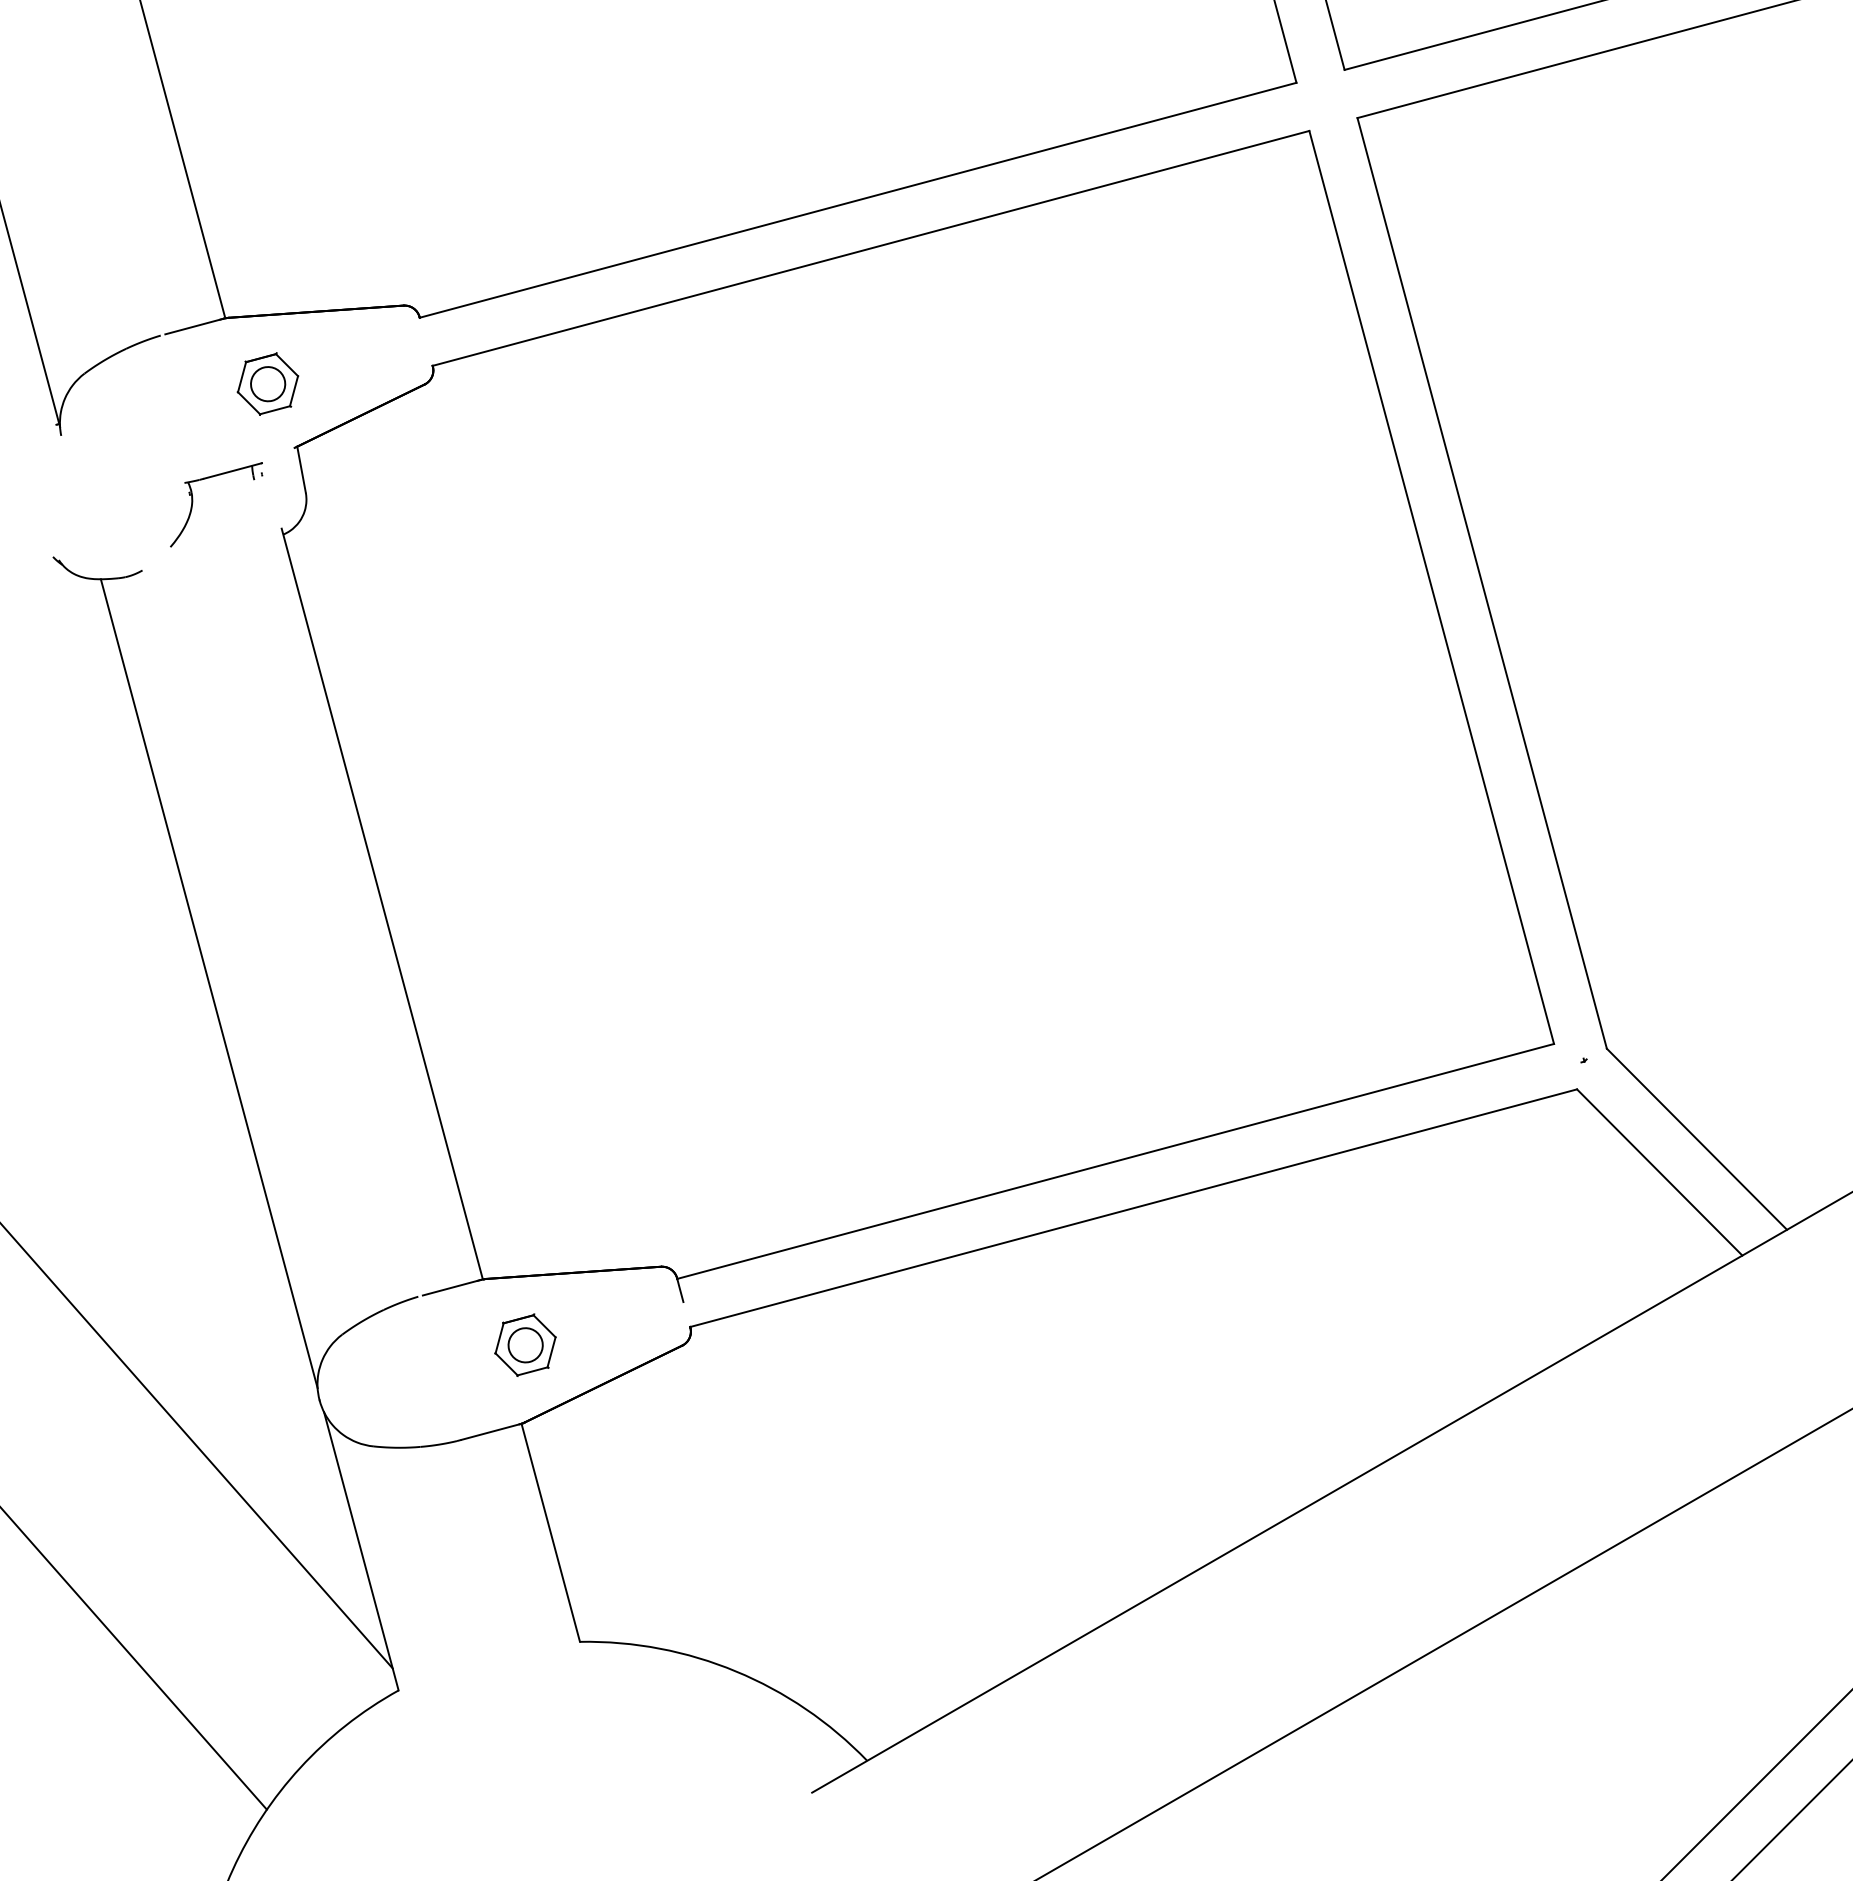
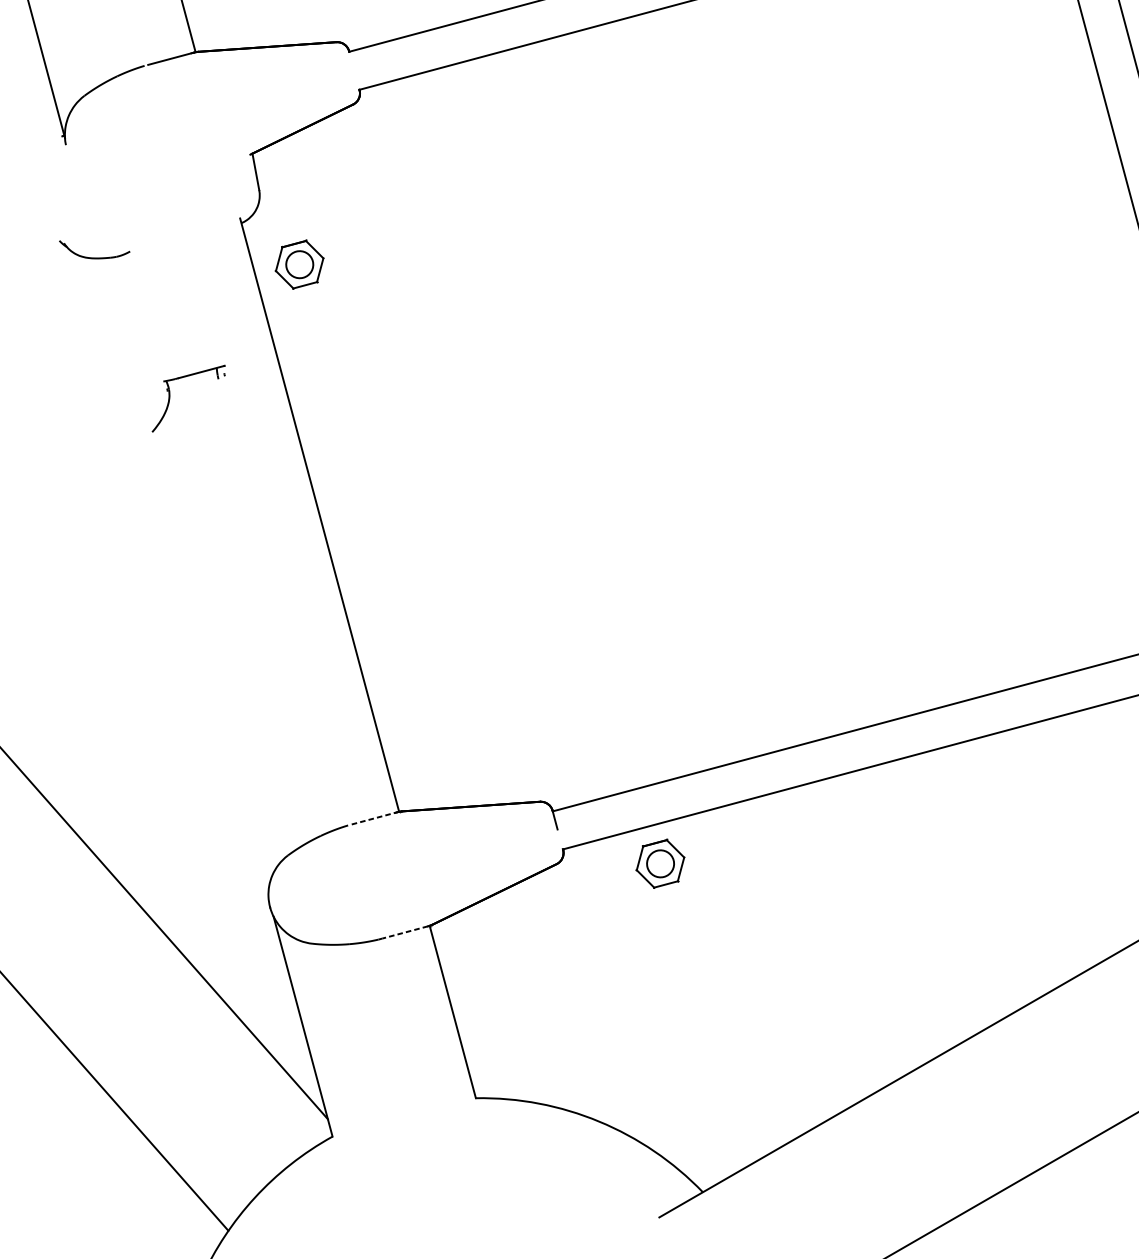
part: (267, 383) -> (299, 264), moved
part: (193, 502) -> (170, 396), moved
line: (208, 983) -> (182, 577), removed
line: (451, 1287) -> (374, 818), solid -> dashed
part: (525, 1344) -> (660, 863), moved
line: (490, 1432) -> (405, 932), solid -> dashed

